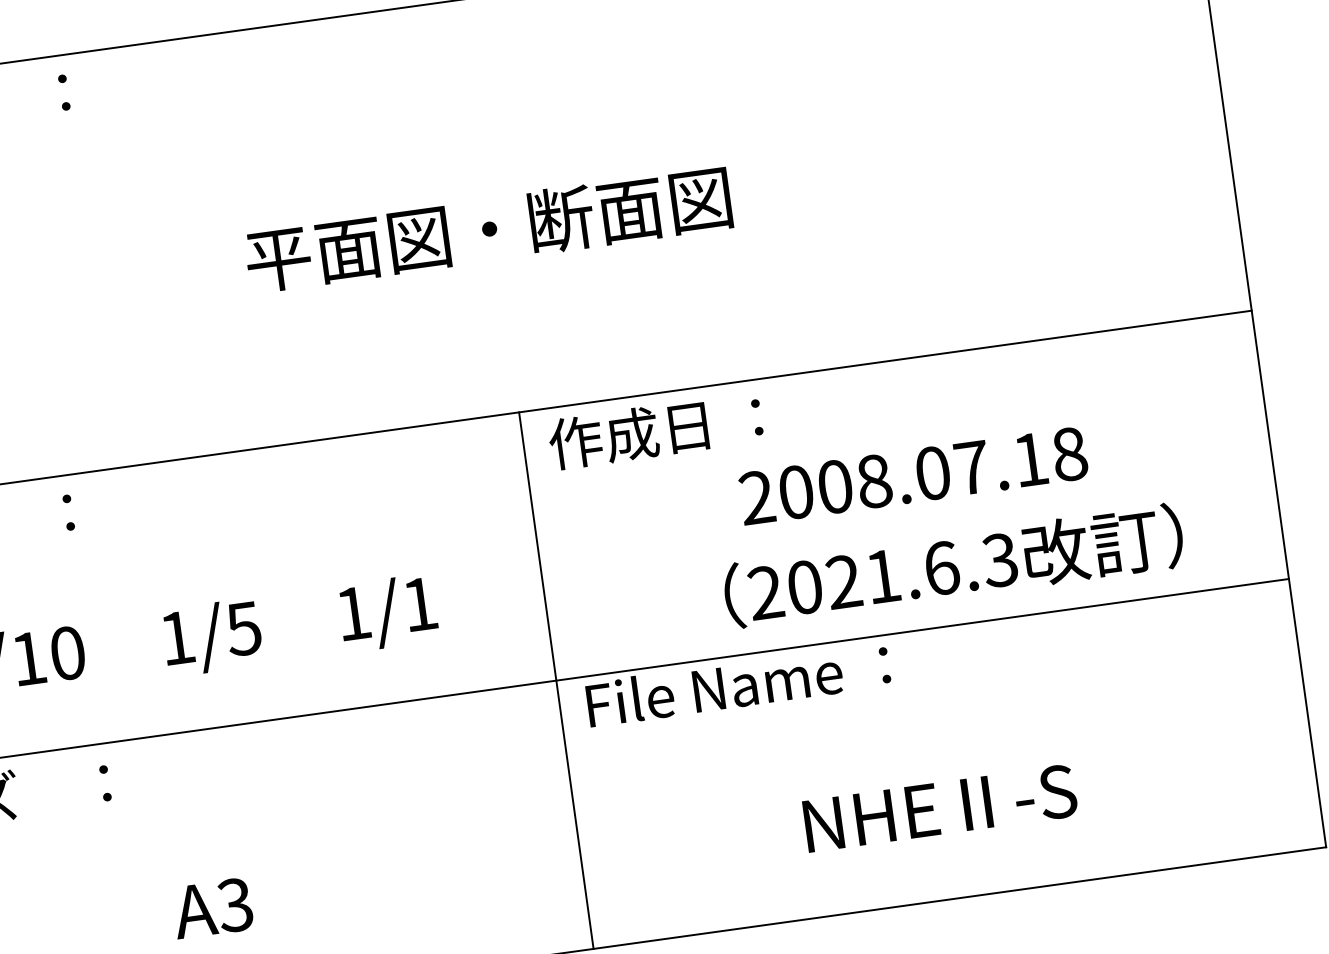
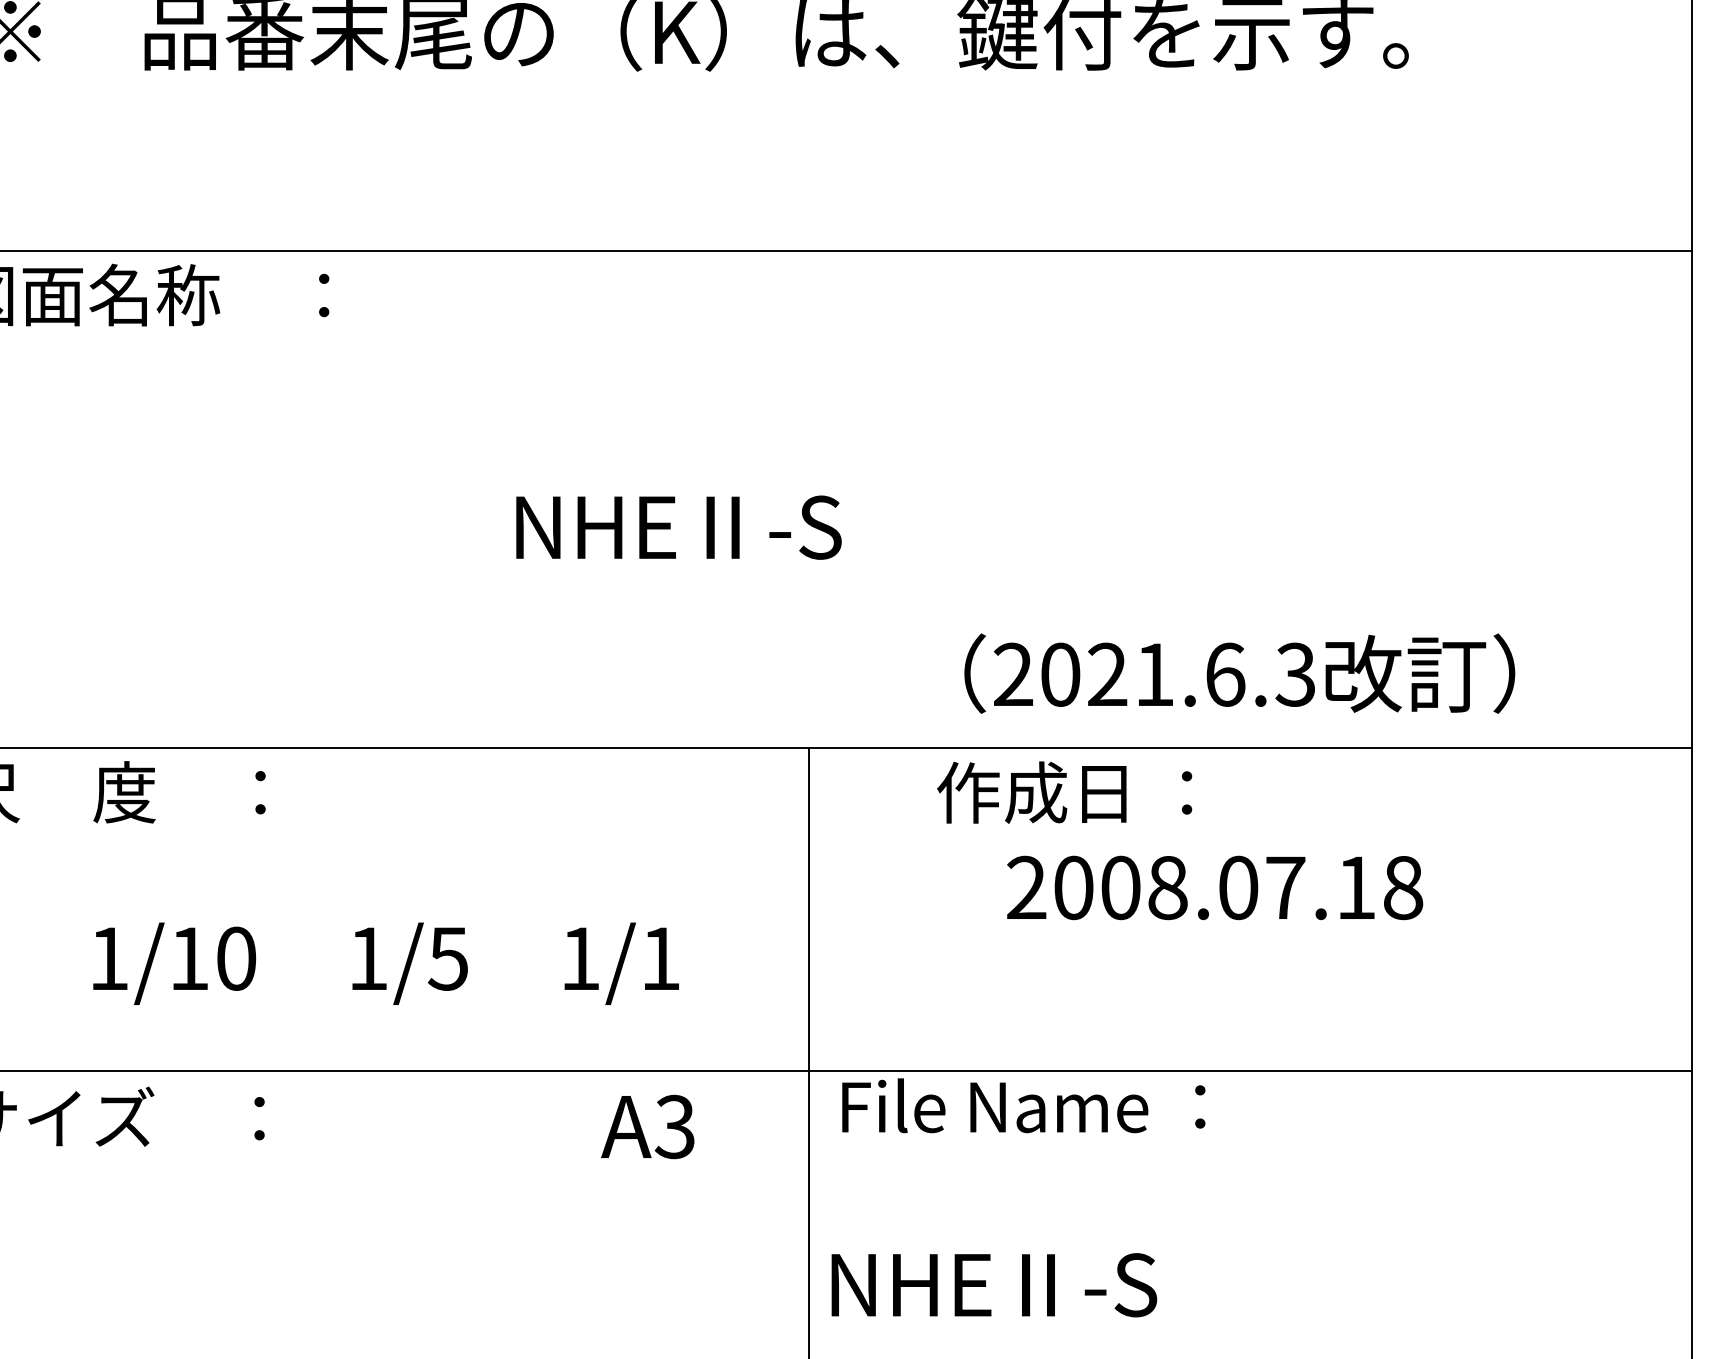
text: (487, 229) -> (802, 526), 平面図・断面図 -> NHEⅡ-S
text: (655, 431) -> (1064, 792), moved
text: (913, 475) -> (1215, 887), moved
text: (953, 565) -> (1239, 673), moved
text: (940, 808) -> (994, 1285), moved
text: (212, 907) -> (647, 1126), moved

